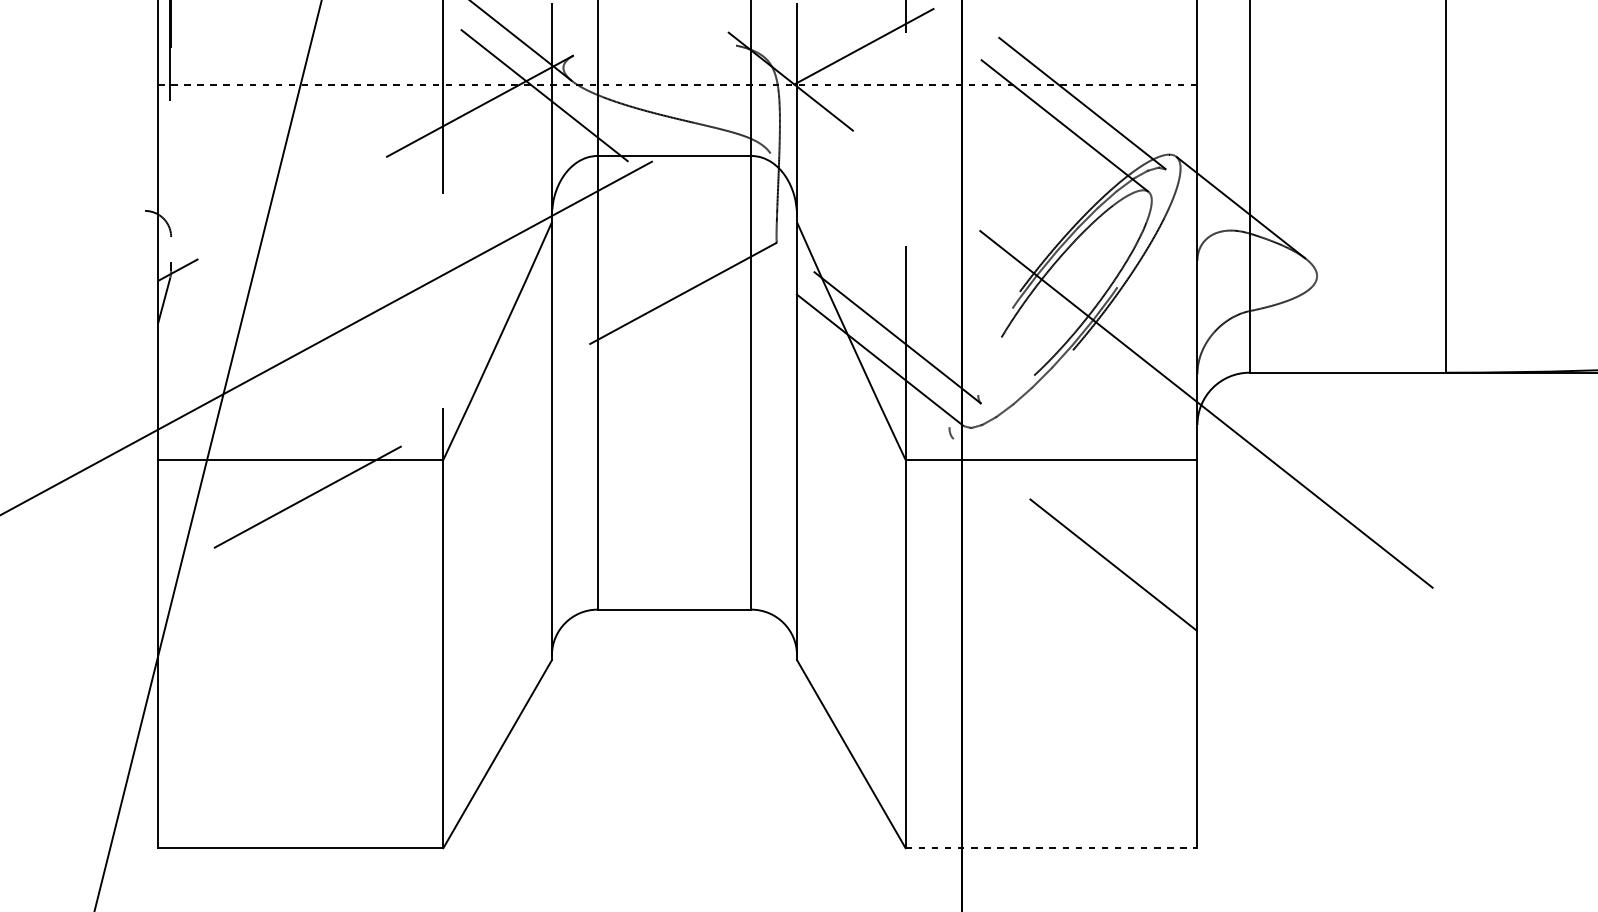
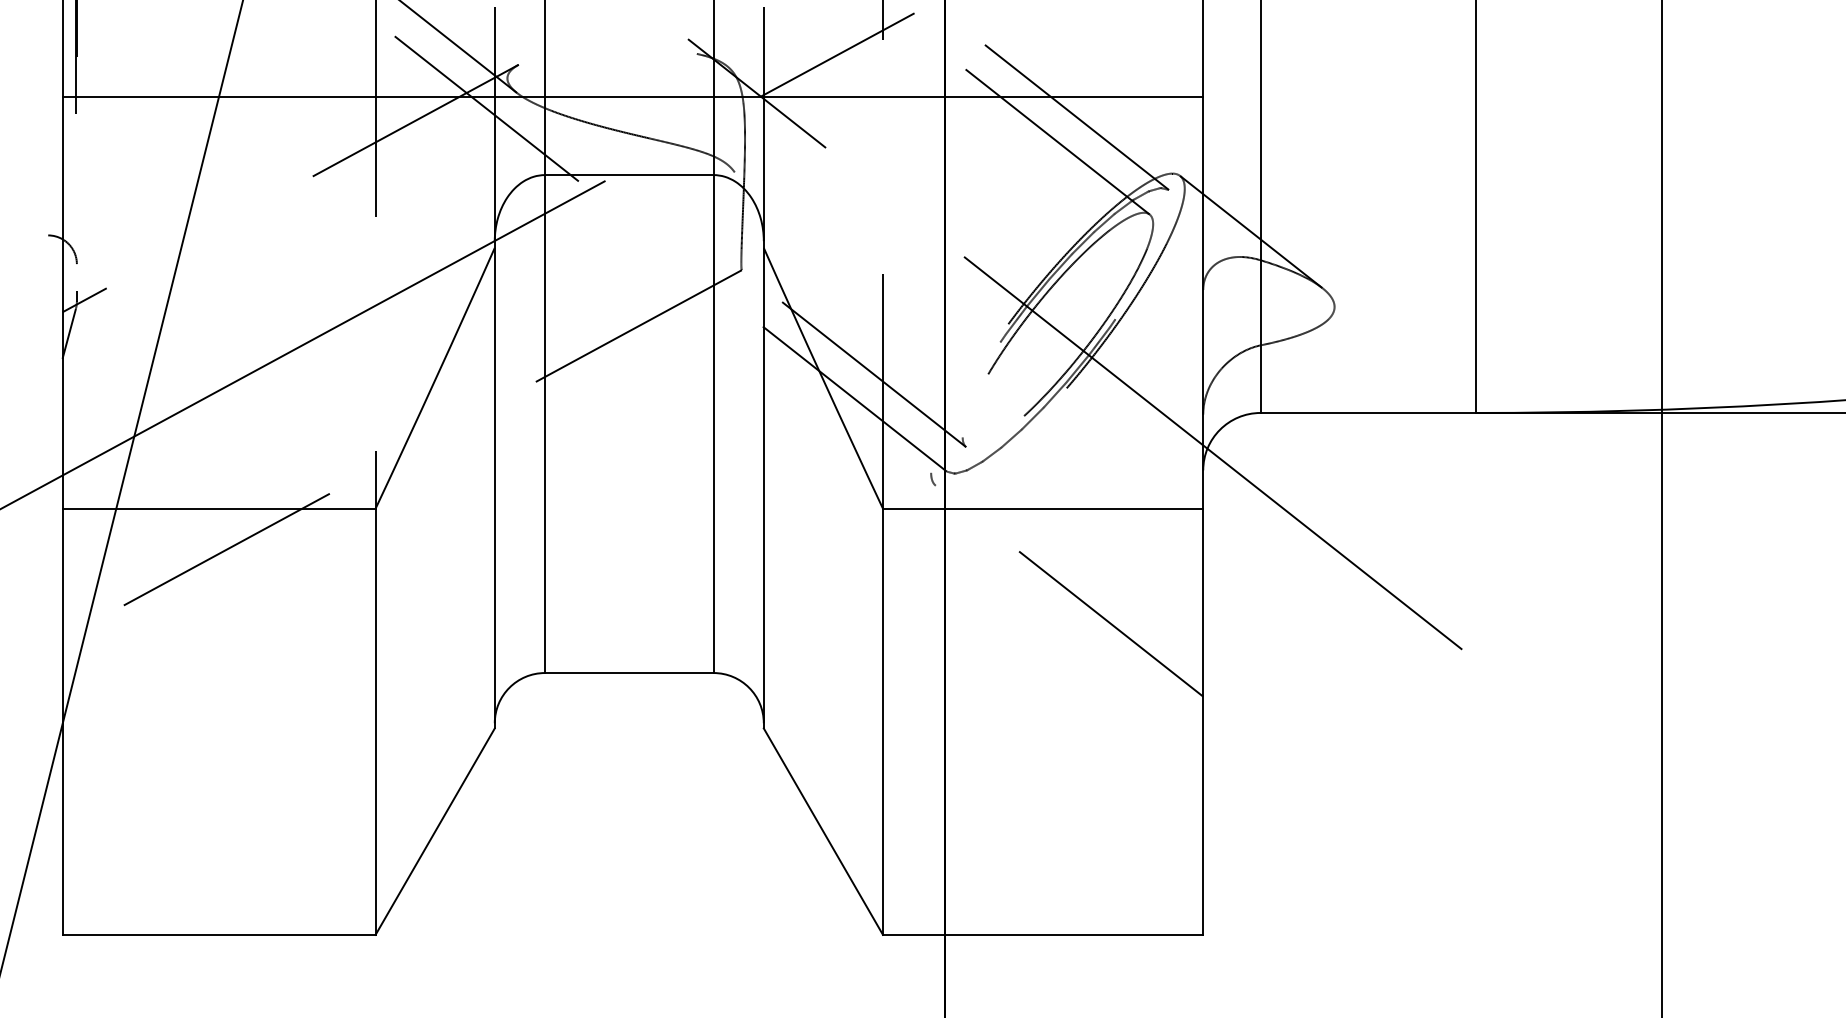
line: (678, 85) -> (633, 97), dashed -> solid
line: (1051, 847) -> (1043, 934), dashed -> solid

